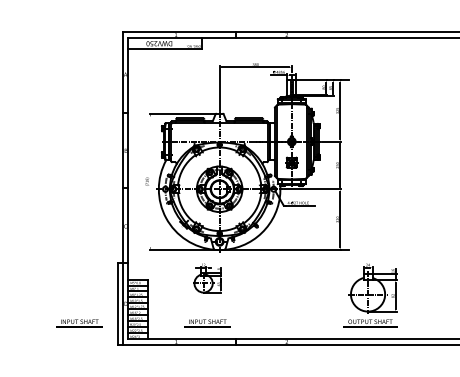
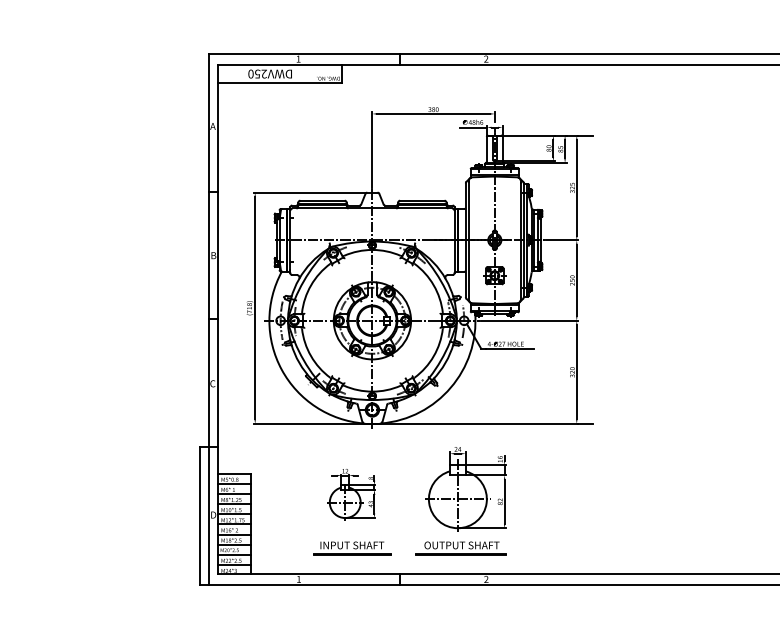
line: (150, 181) -> (255, 307), added
part: (207, 278) -> (351, 494), moved
part: (370, 295) -> (462, 500), moved
part: (79, 323) -> (134, 548), removed

